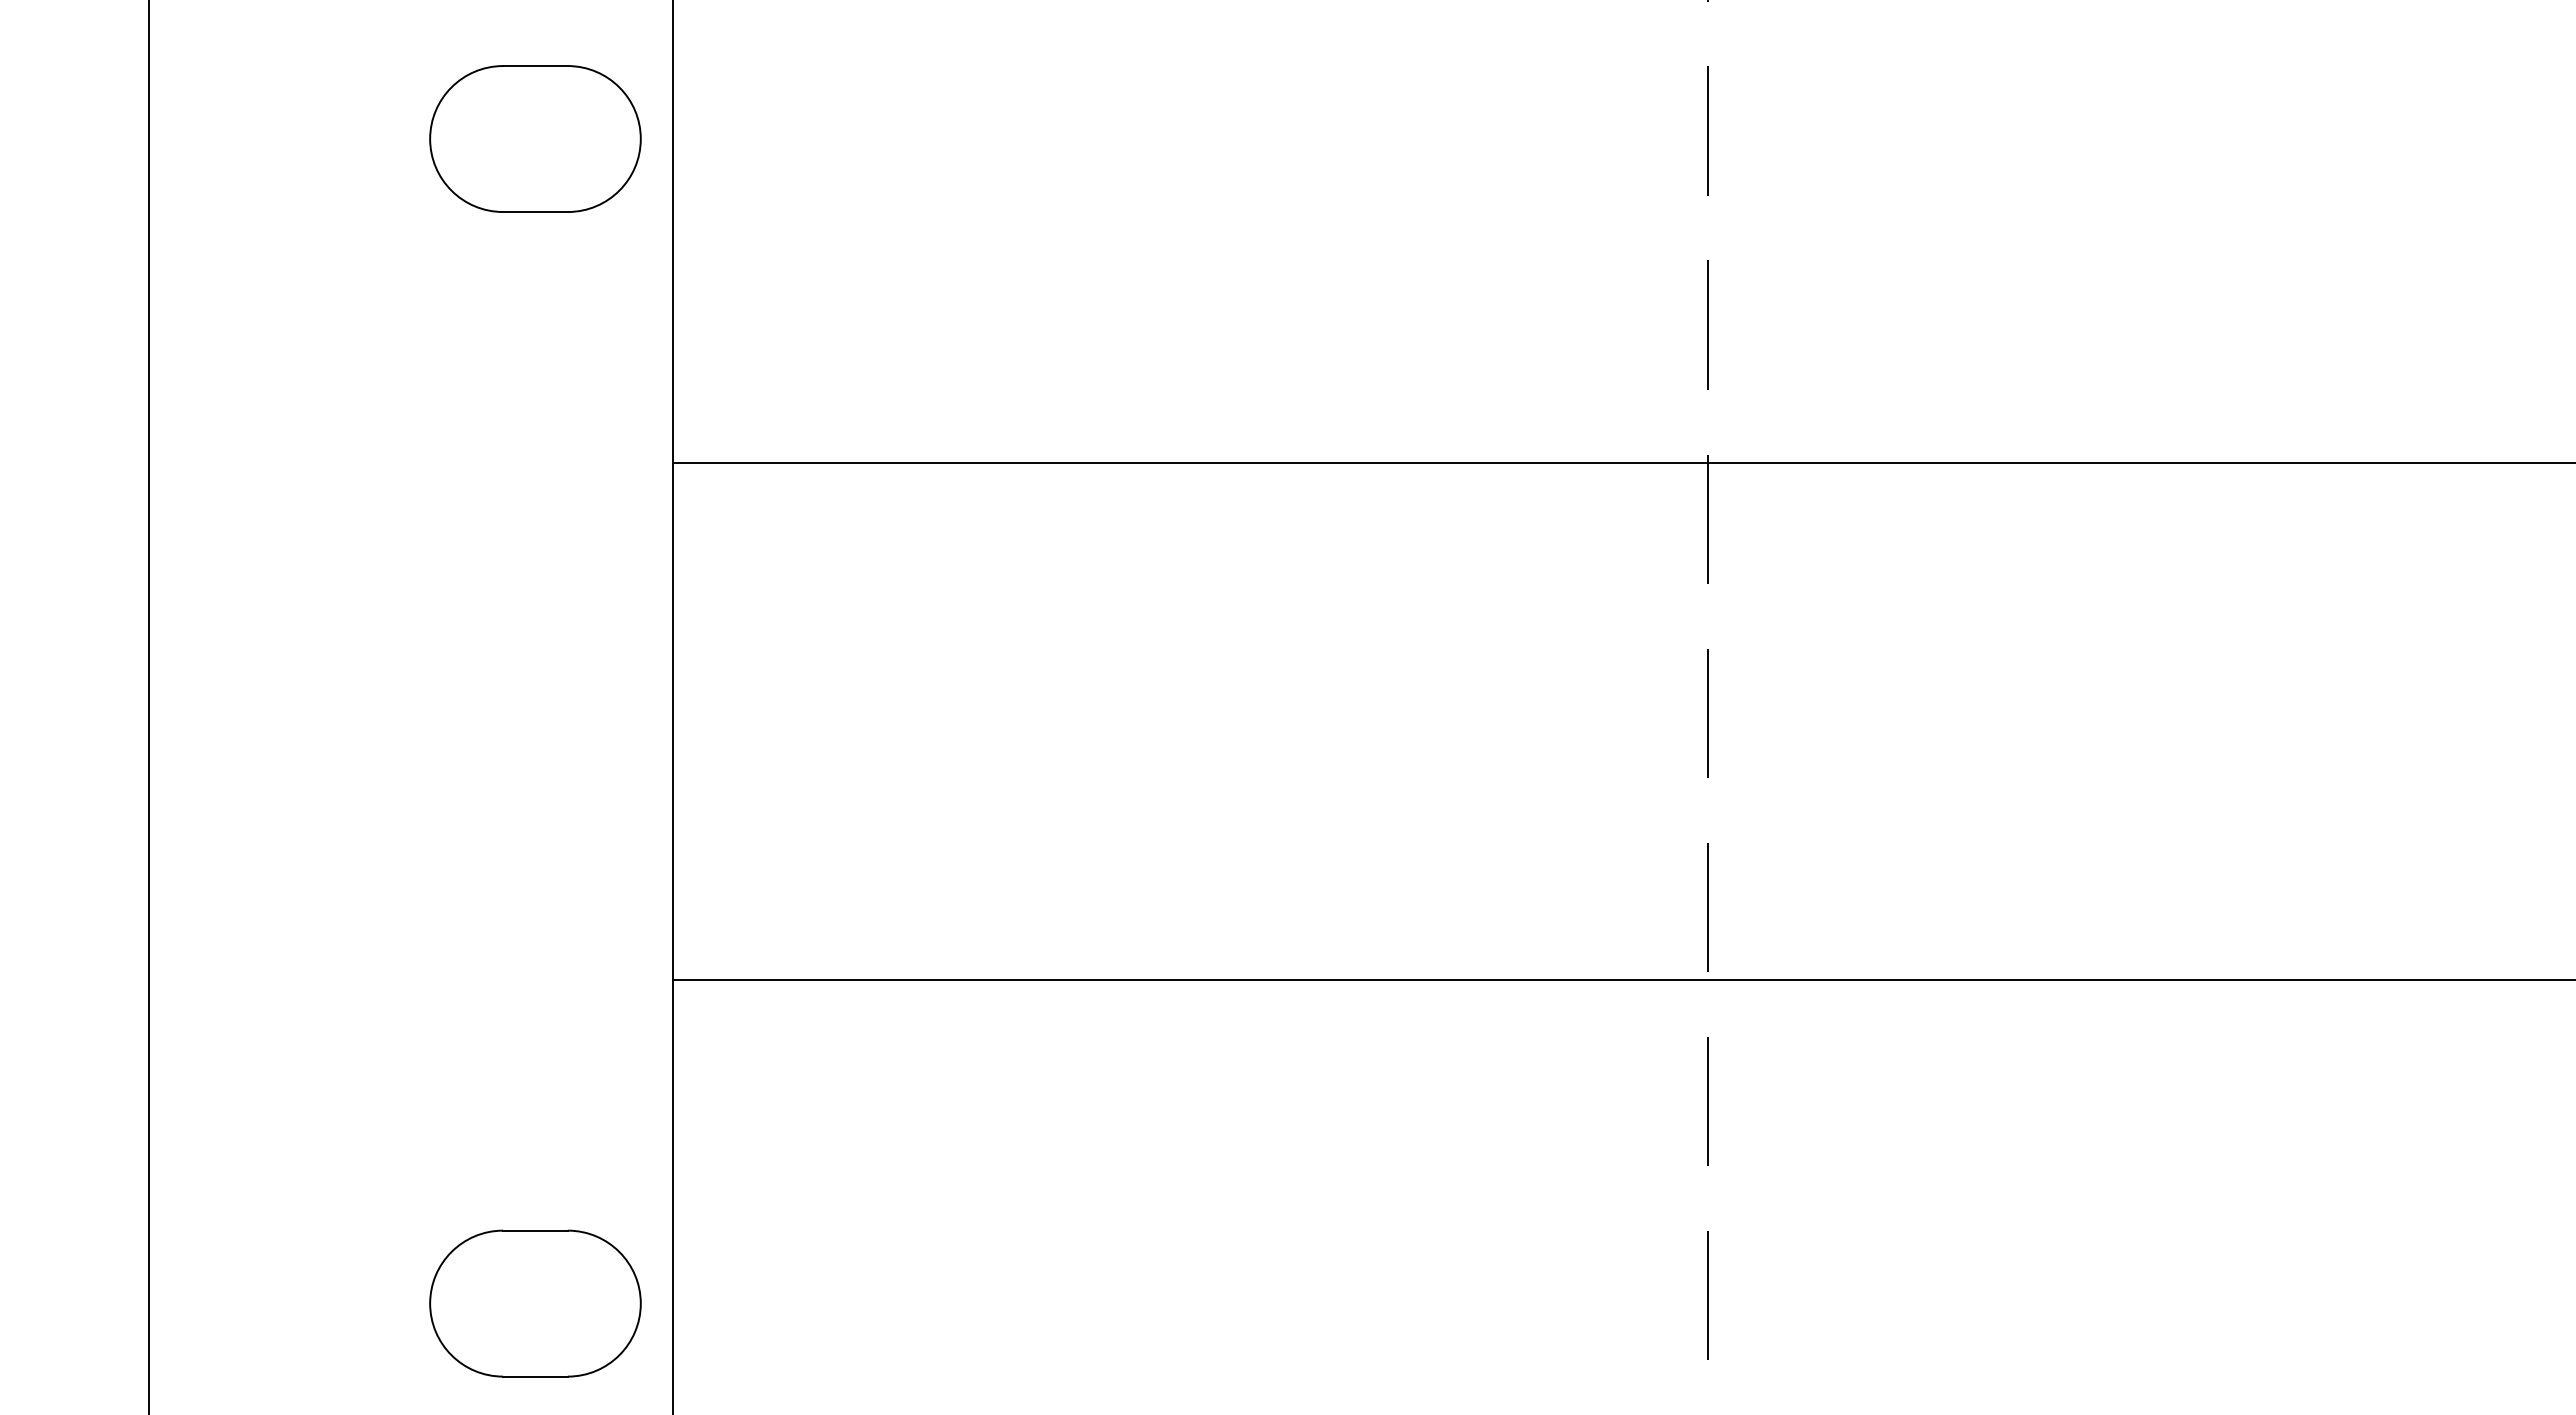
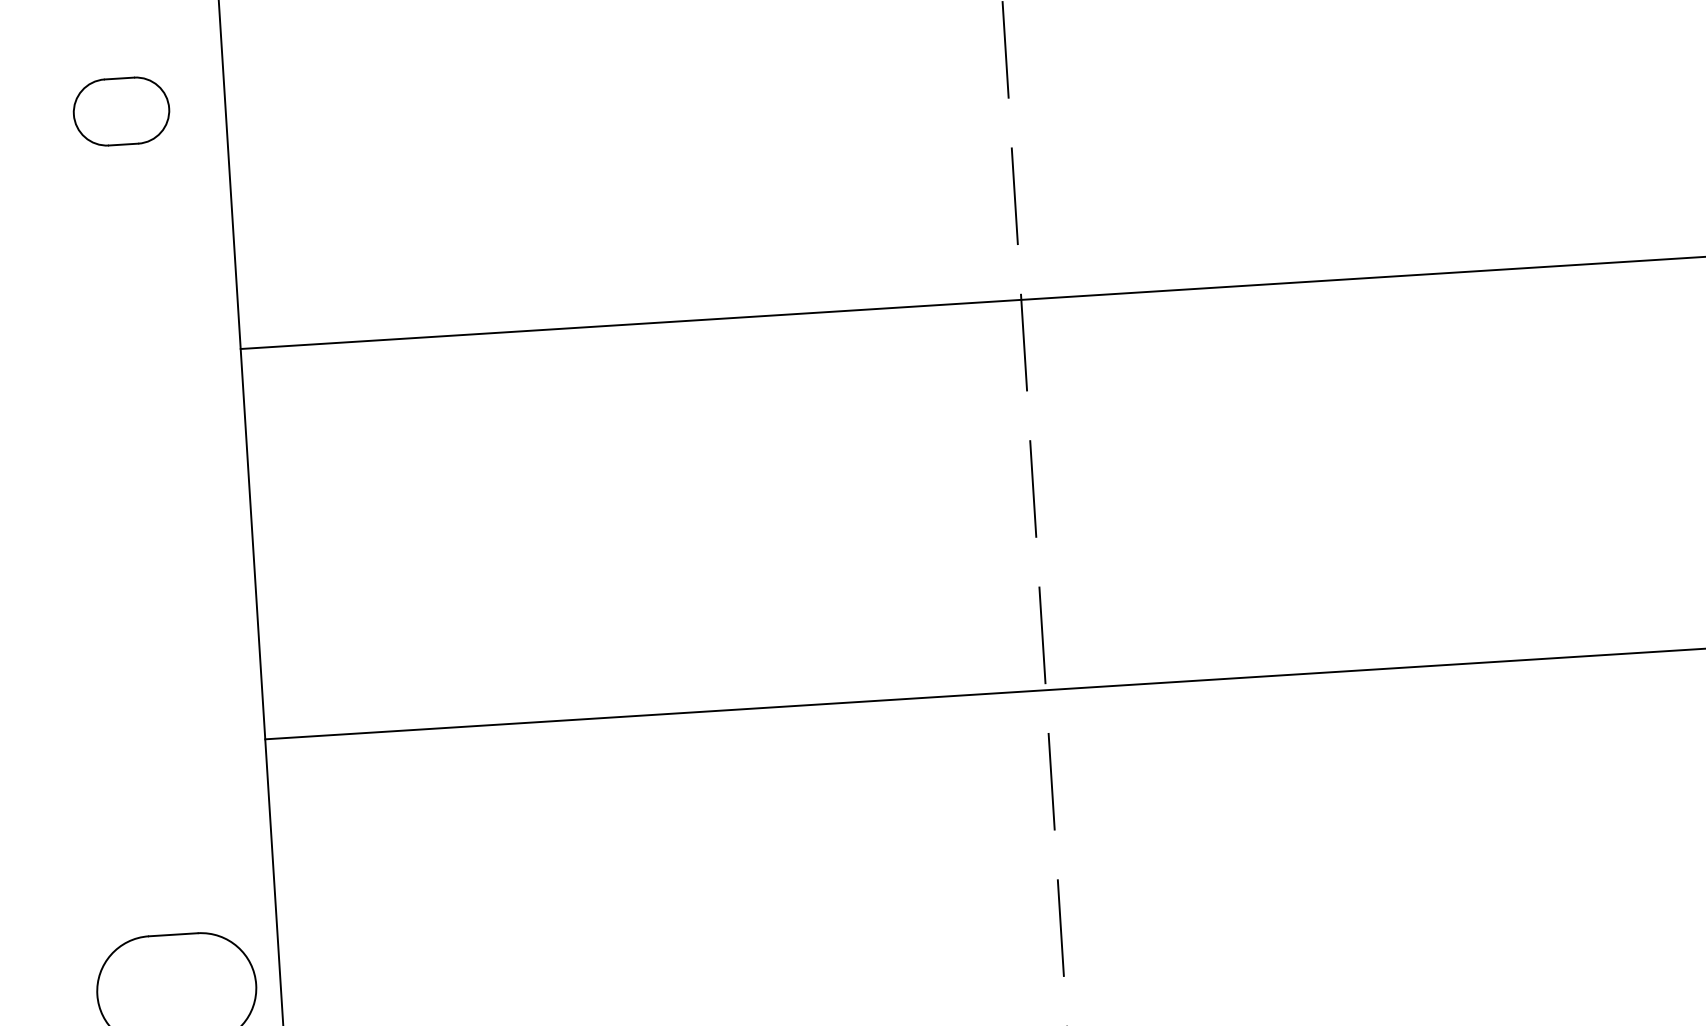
part: (535, 138) -> (121, 111), size x0.6

